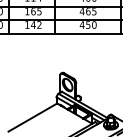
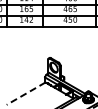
line: (32, 117) -> (25, 93), solid -> dashed

